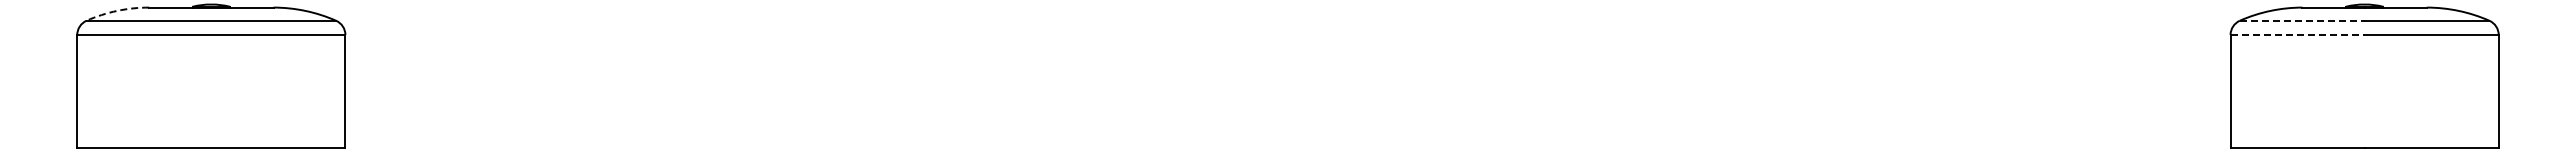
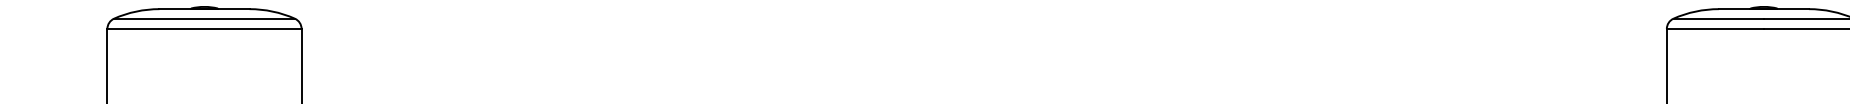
arc: (117, 10) -> (136, 11), dashed -> solid
line: (2302, 20) -> (1718, 18), dashed -> solid
line: (2298, 35) -> (1716, 29), dashed -> solid

